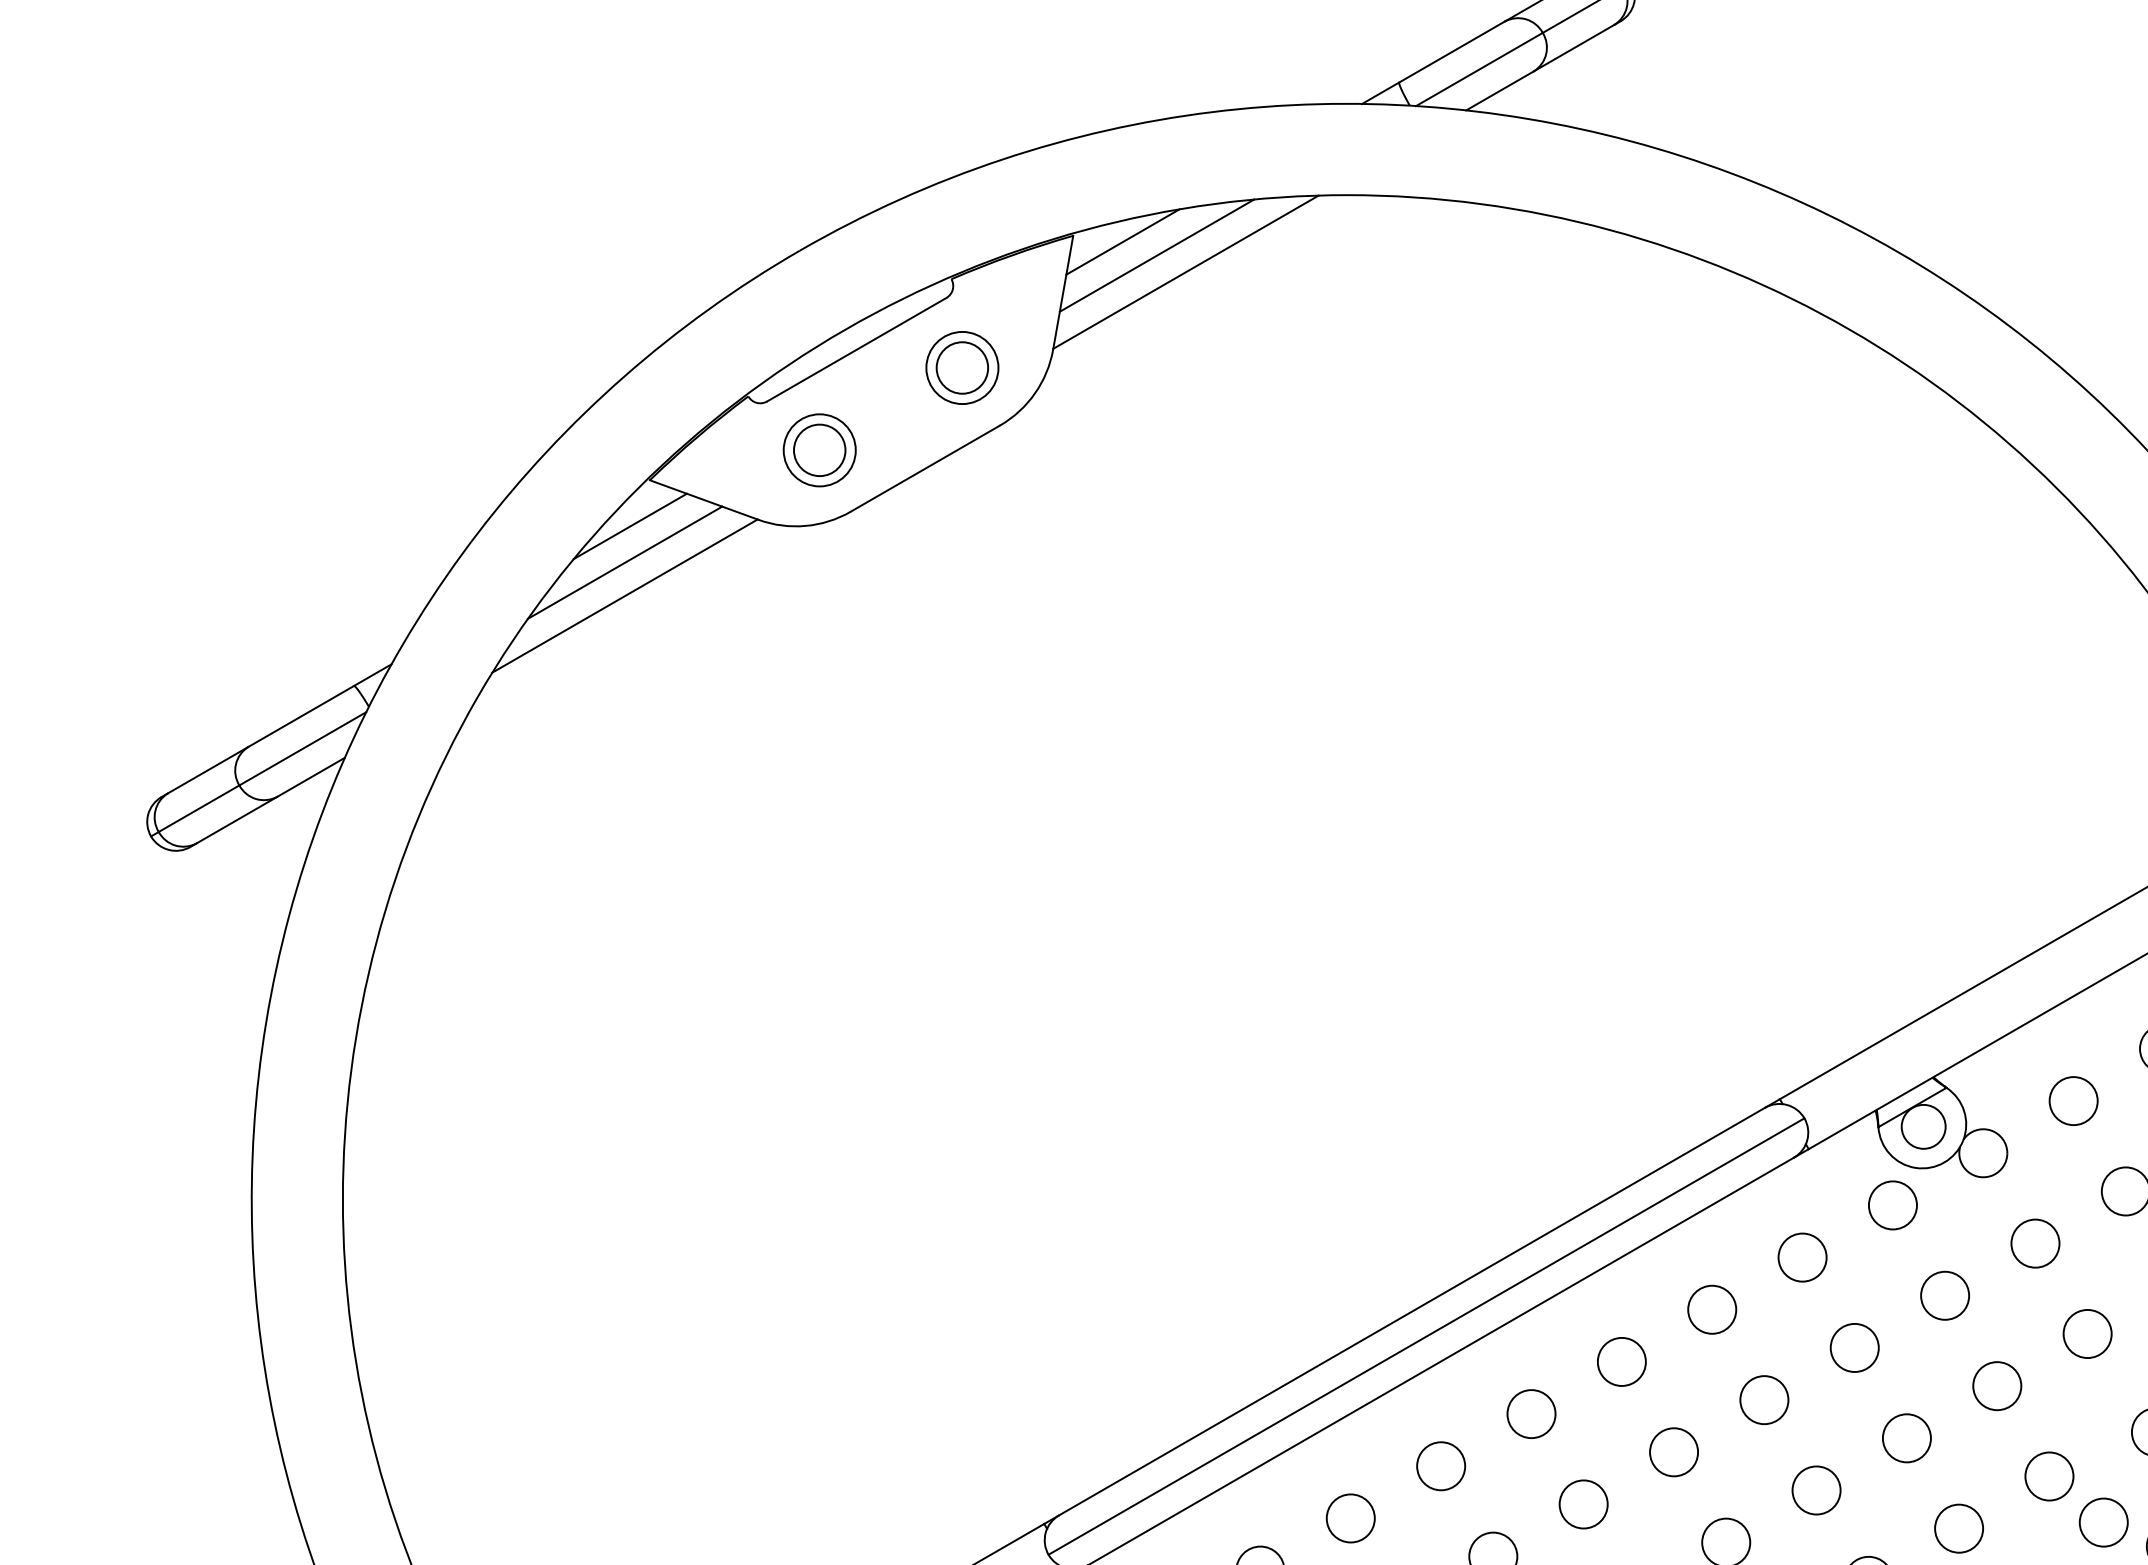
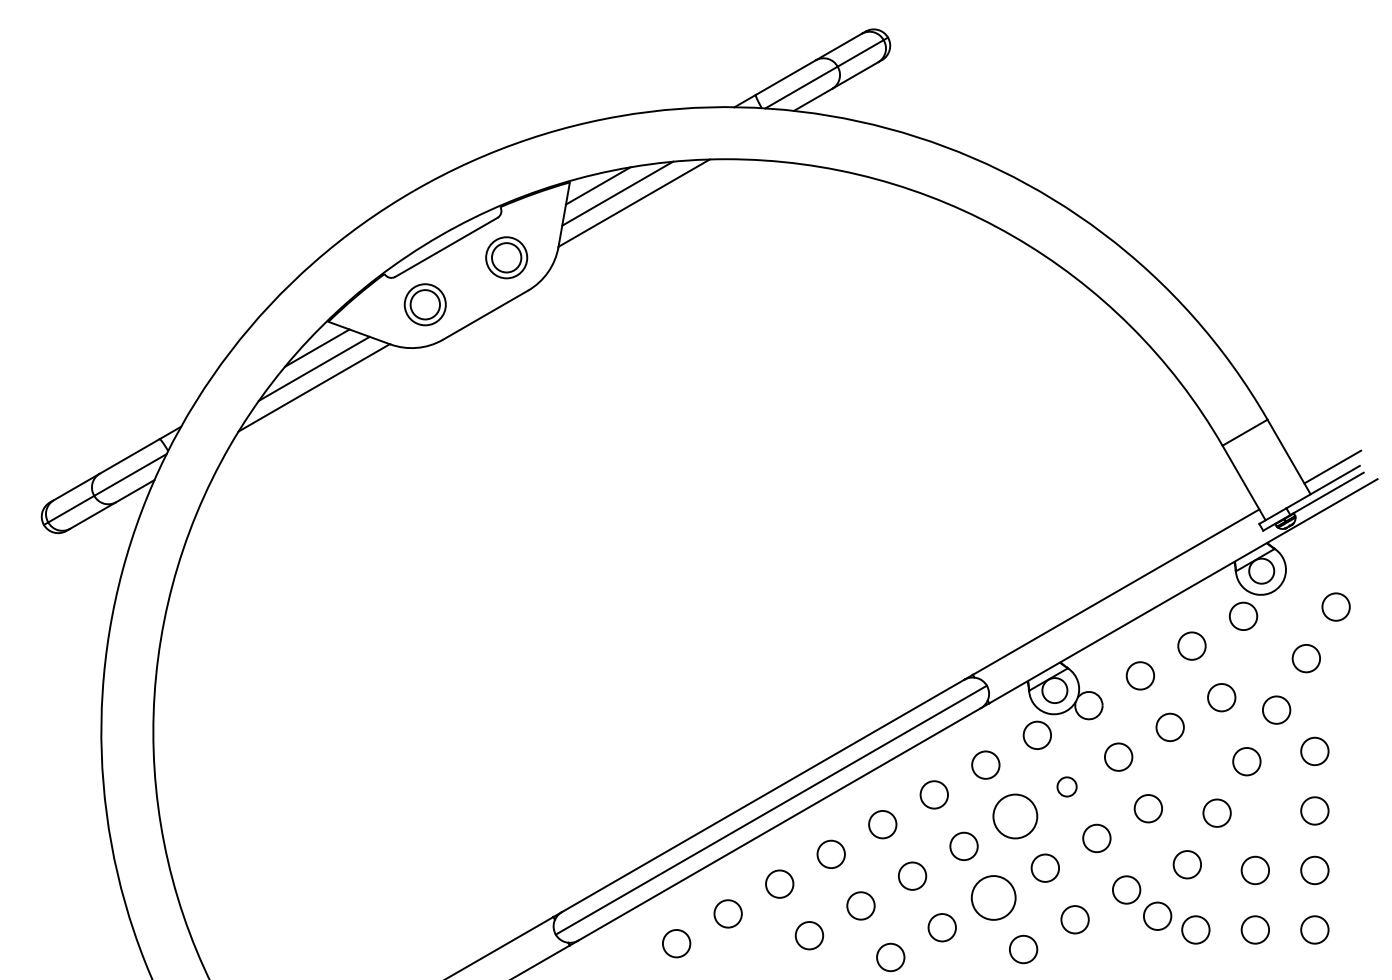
circle: (1944, 1295) -> (1066, 786), size x0.7
circle: (1854, 1347) -> (1015, 816), size x1.6
circle: (1816, 1489) -> (993, 897), size x1.6

